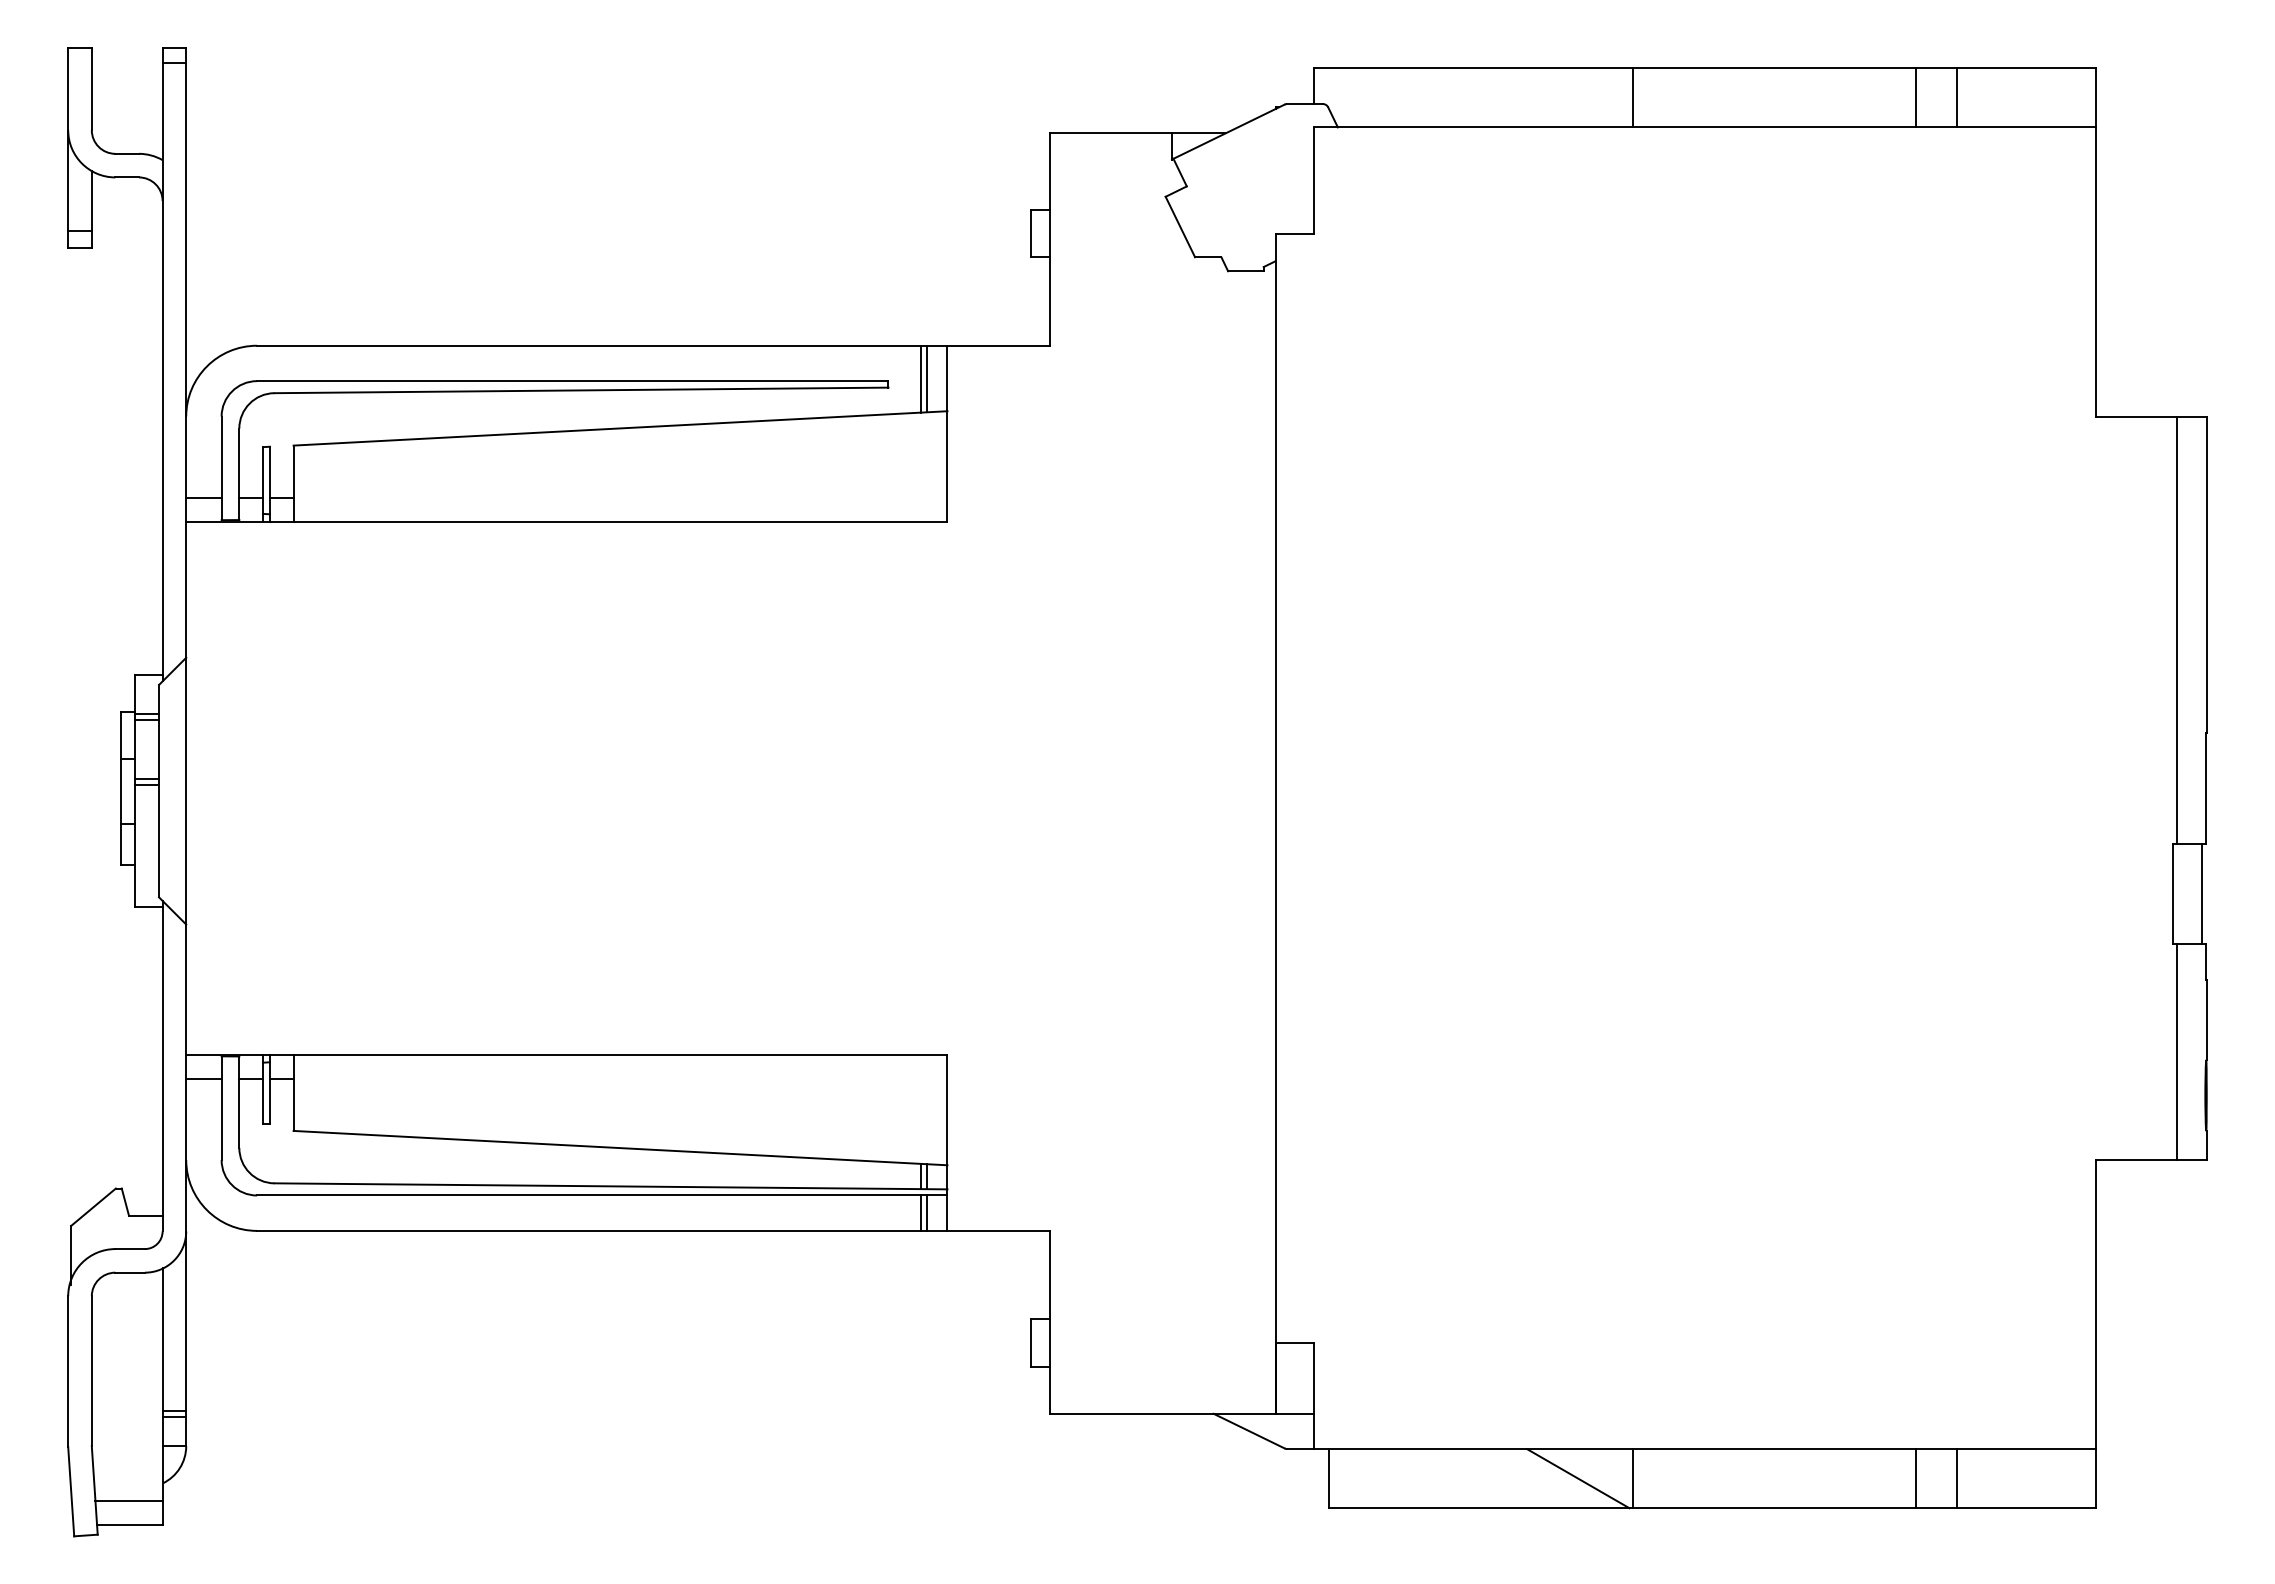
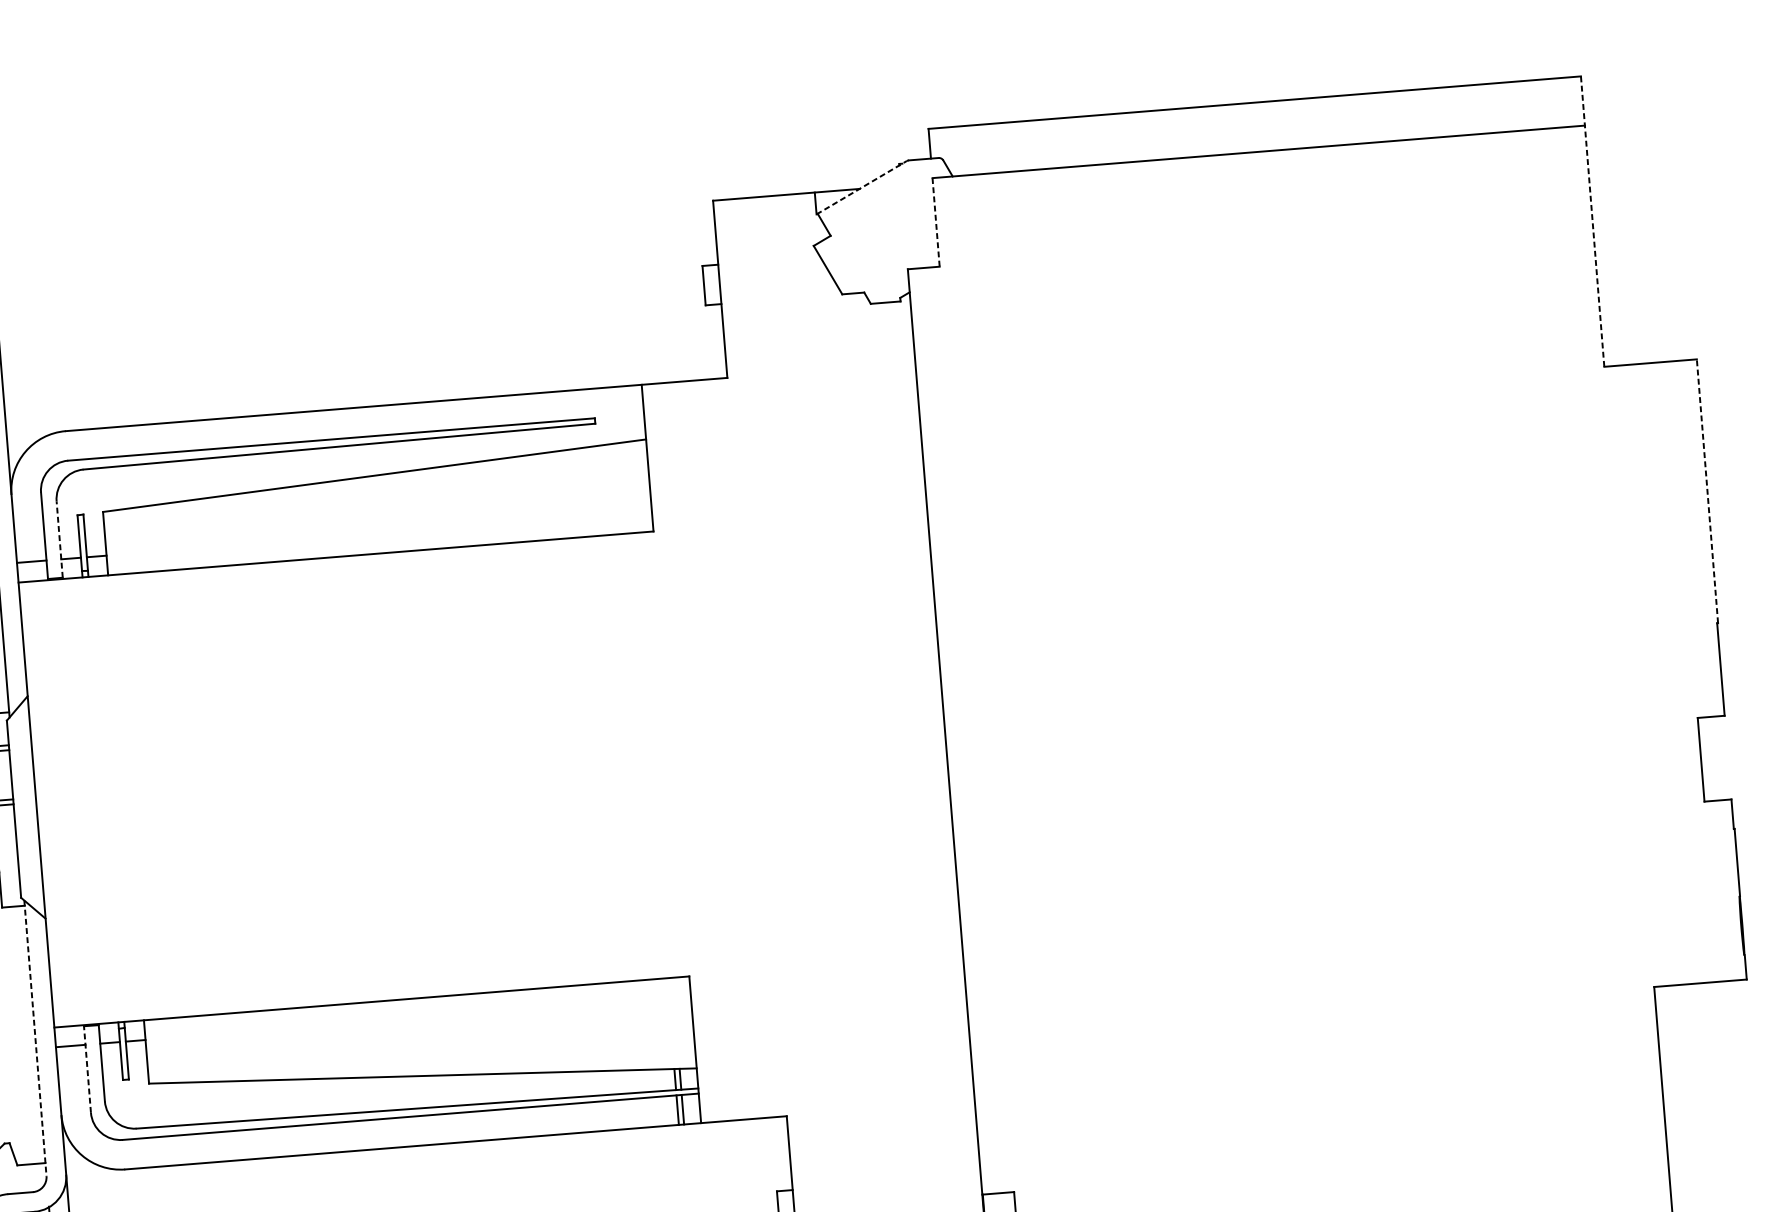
line: (1633, 97) -> (1197, 131), removed
line: (1916, 97) -> (1433, 112), removed
line: (1956, 97) -> (1466, 110), removed
line: (1228, 132) -> (861, 188), solid -> dashed
line: (1313, 181) -> (936, 223), solid -> dashed
line: (2095, 241) -> (1592, 220), solid -> dashed
line: (920, 378) -> (621, 413), removed
line: (927, 378) -> (627, 413), removed
line: (239, 474) -> (59, 539), solid -> dashed
line: (2206, 574) -> (1707, 491), solid -> dashed
line: (2177, 629) -> (1686, 538), removed
line: (2202, 893) -> (1725, 757), removed
line: (2177, 1052) -> (1715, 891), removed
line: (162, 1066) -> (35, 1038), solid -> dashed
line: (221, 1108) -> (87, 1069), solid -> dashed

